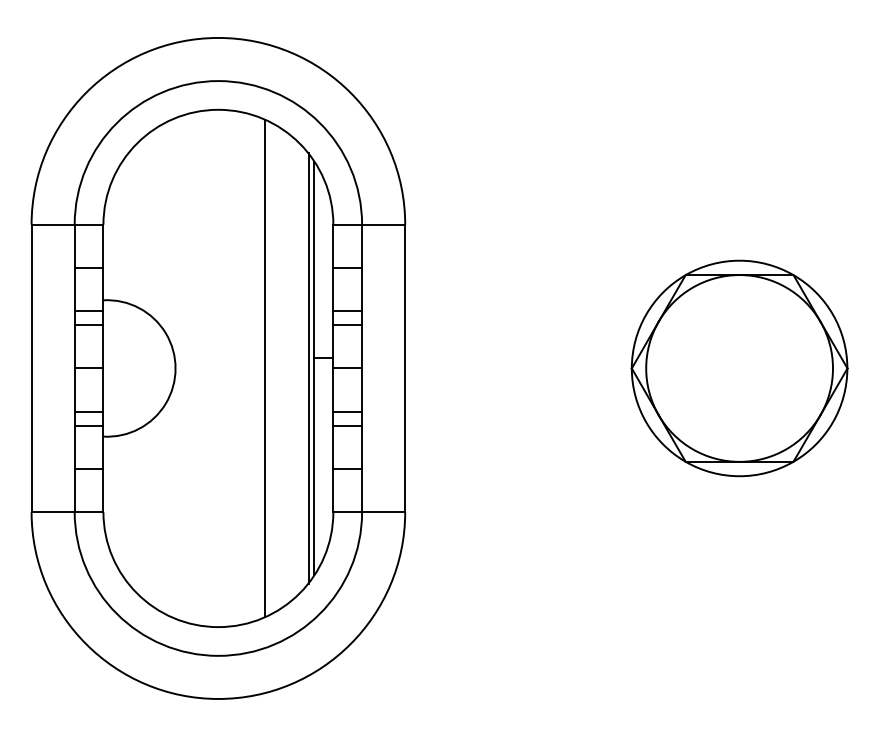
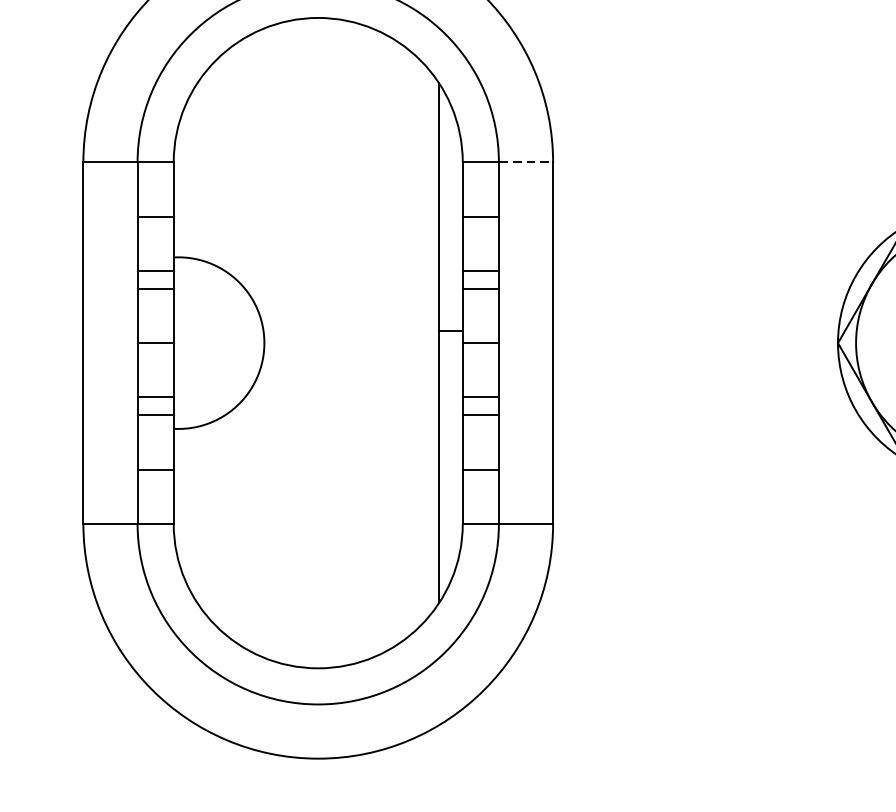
line: (383, 224) -> (525, 162), solid -> dashed
line: (265, 368) -> (377, 343), removed
line: (308, 368) -> (431, 343), removed

